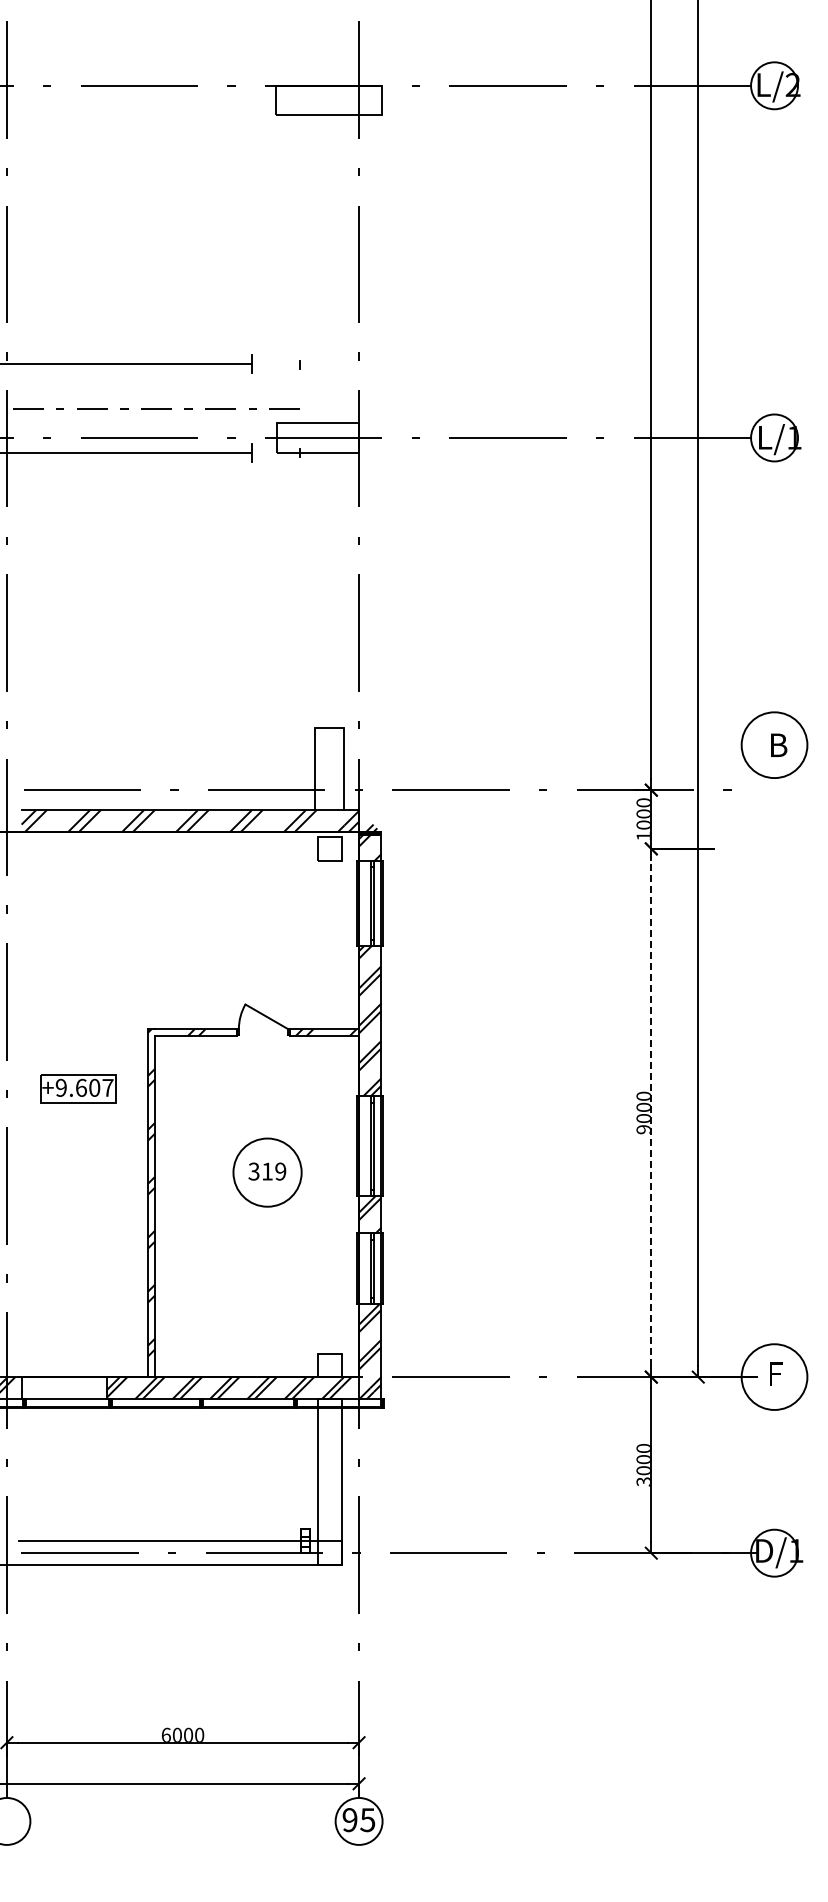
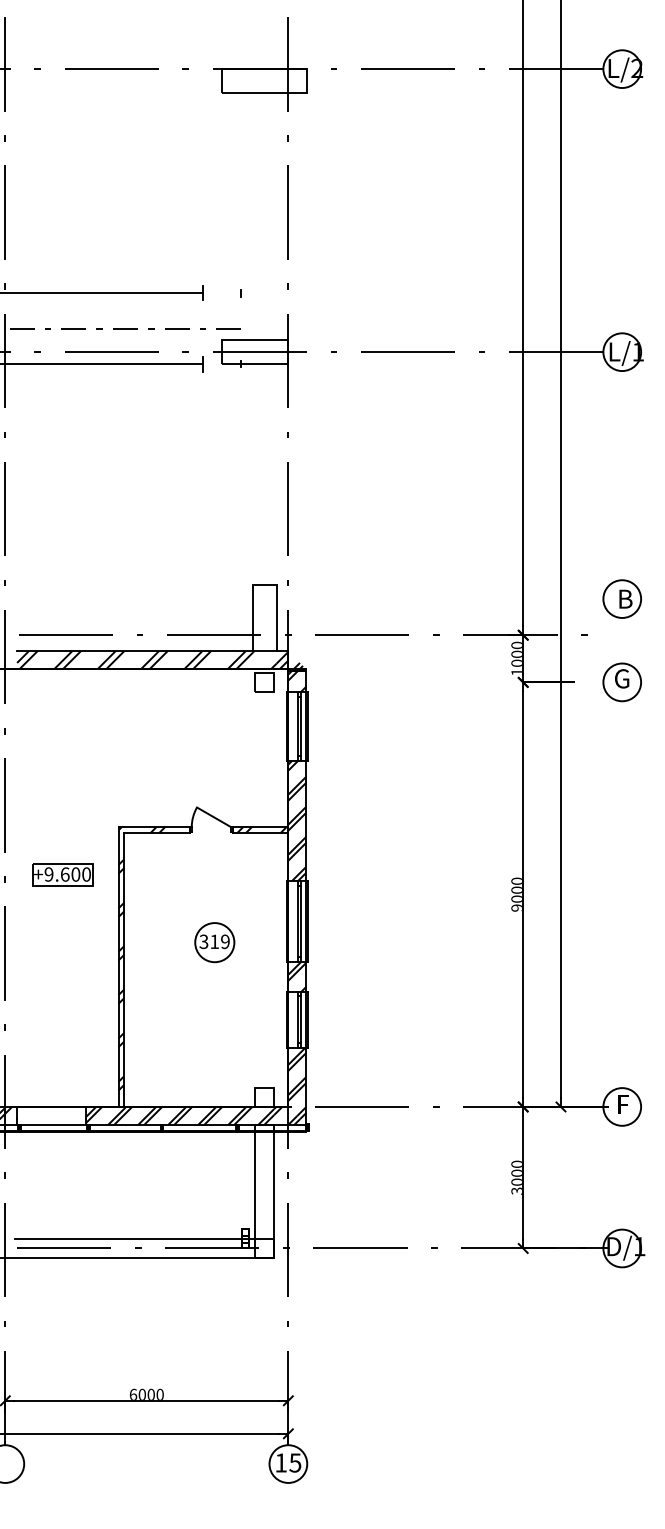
circle: (774, 744) -> (622, 598), size x0.71
part: (774, 848) -> (622, 682), added
text: (107, 1087) -> (86, 874), +9.607 -> +9.600
line: (651, 1112) -> (523, 894), dashed -> solid
circle: (267, 1172) -> (214, 942), size x0.71
circle: (774, 1376) -> (622, 1106), size x0.71
text: (349, 1820) -> (280, 1463), 95 -> 15

